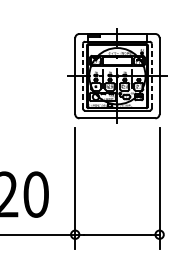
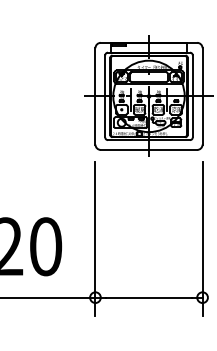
line: (83, 75) -> (105, 95), dashed -> solid
line: (151, 75) -> (192, 95), dashed -> solid

